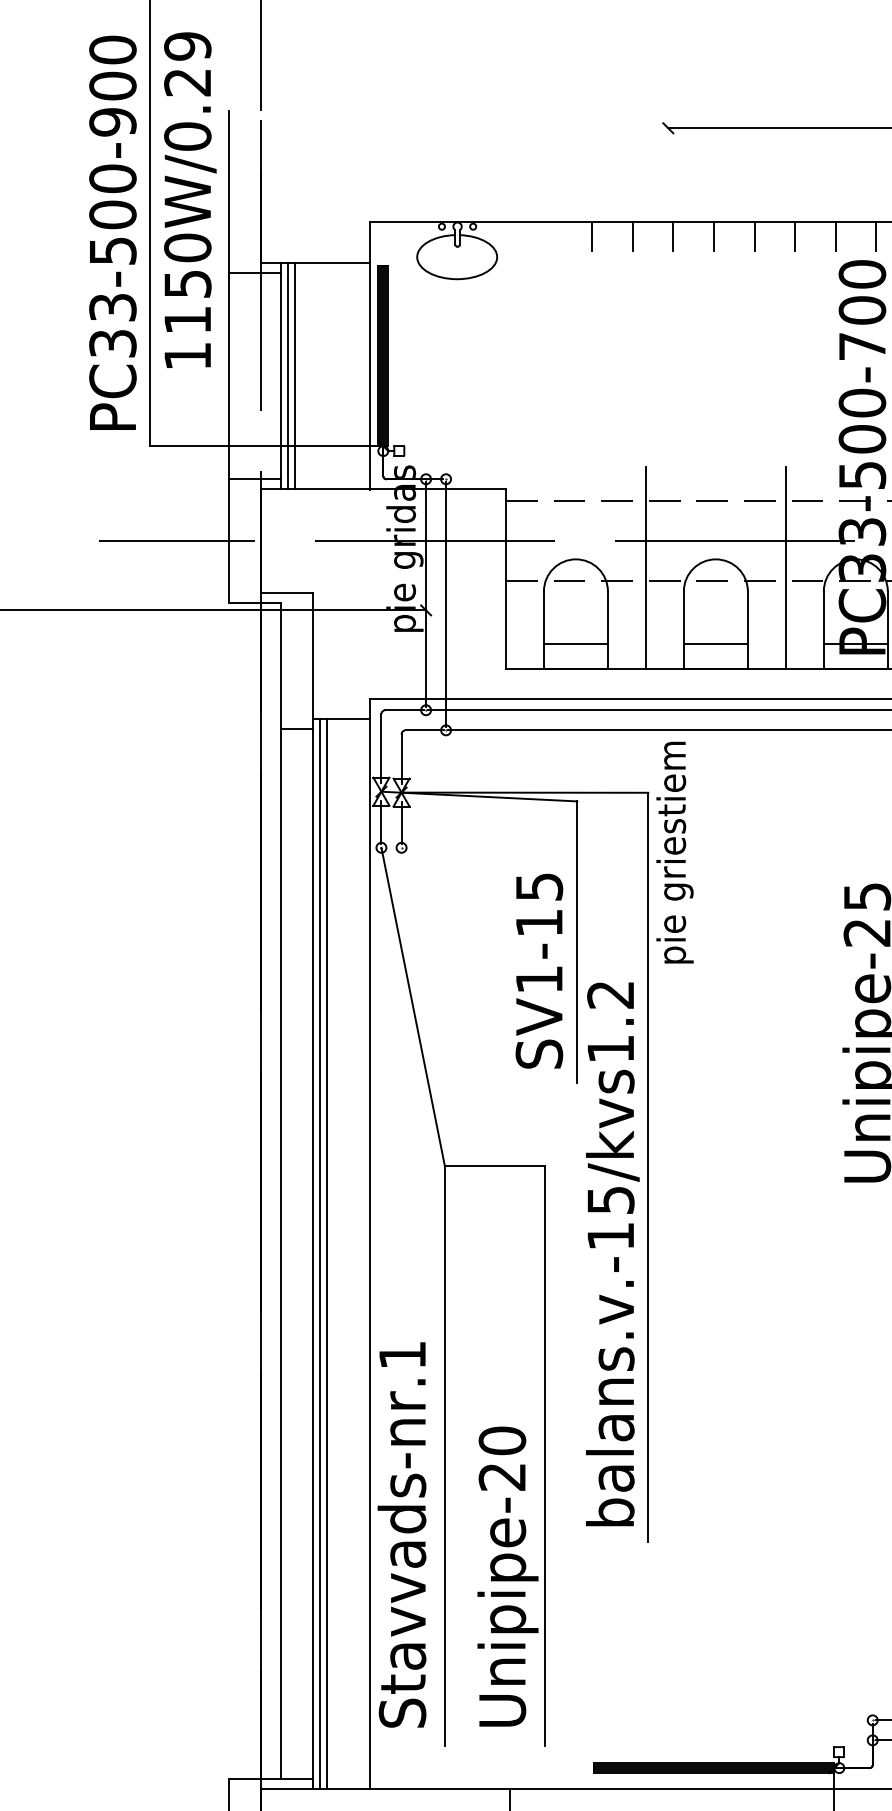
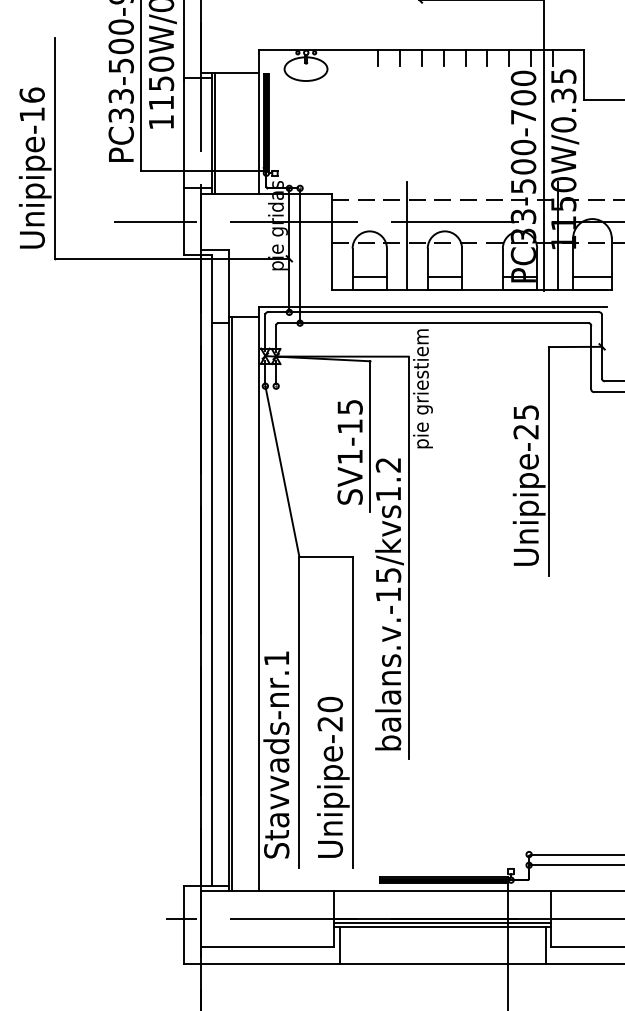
line: (295, 375) -> (219, 132), removed
line: (785, 568) -> (482, 236), removed
line: (327, 1254) -> (236, 604), removed

